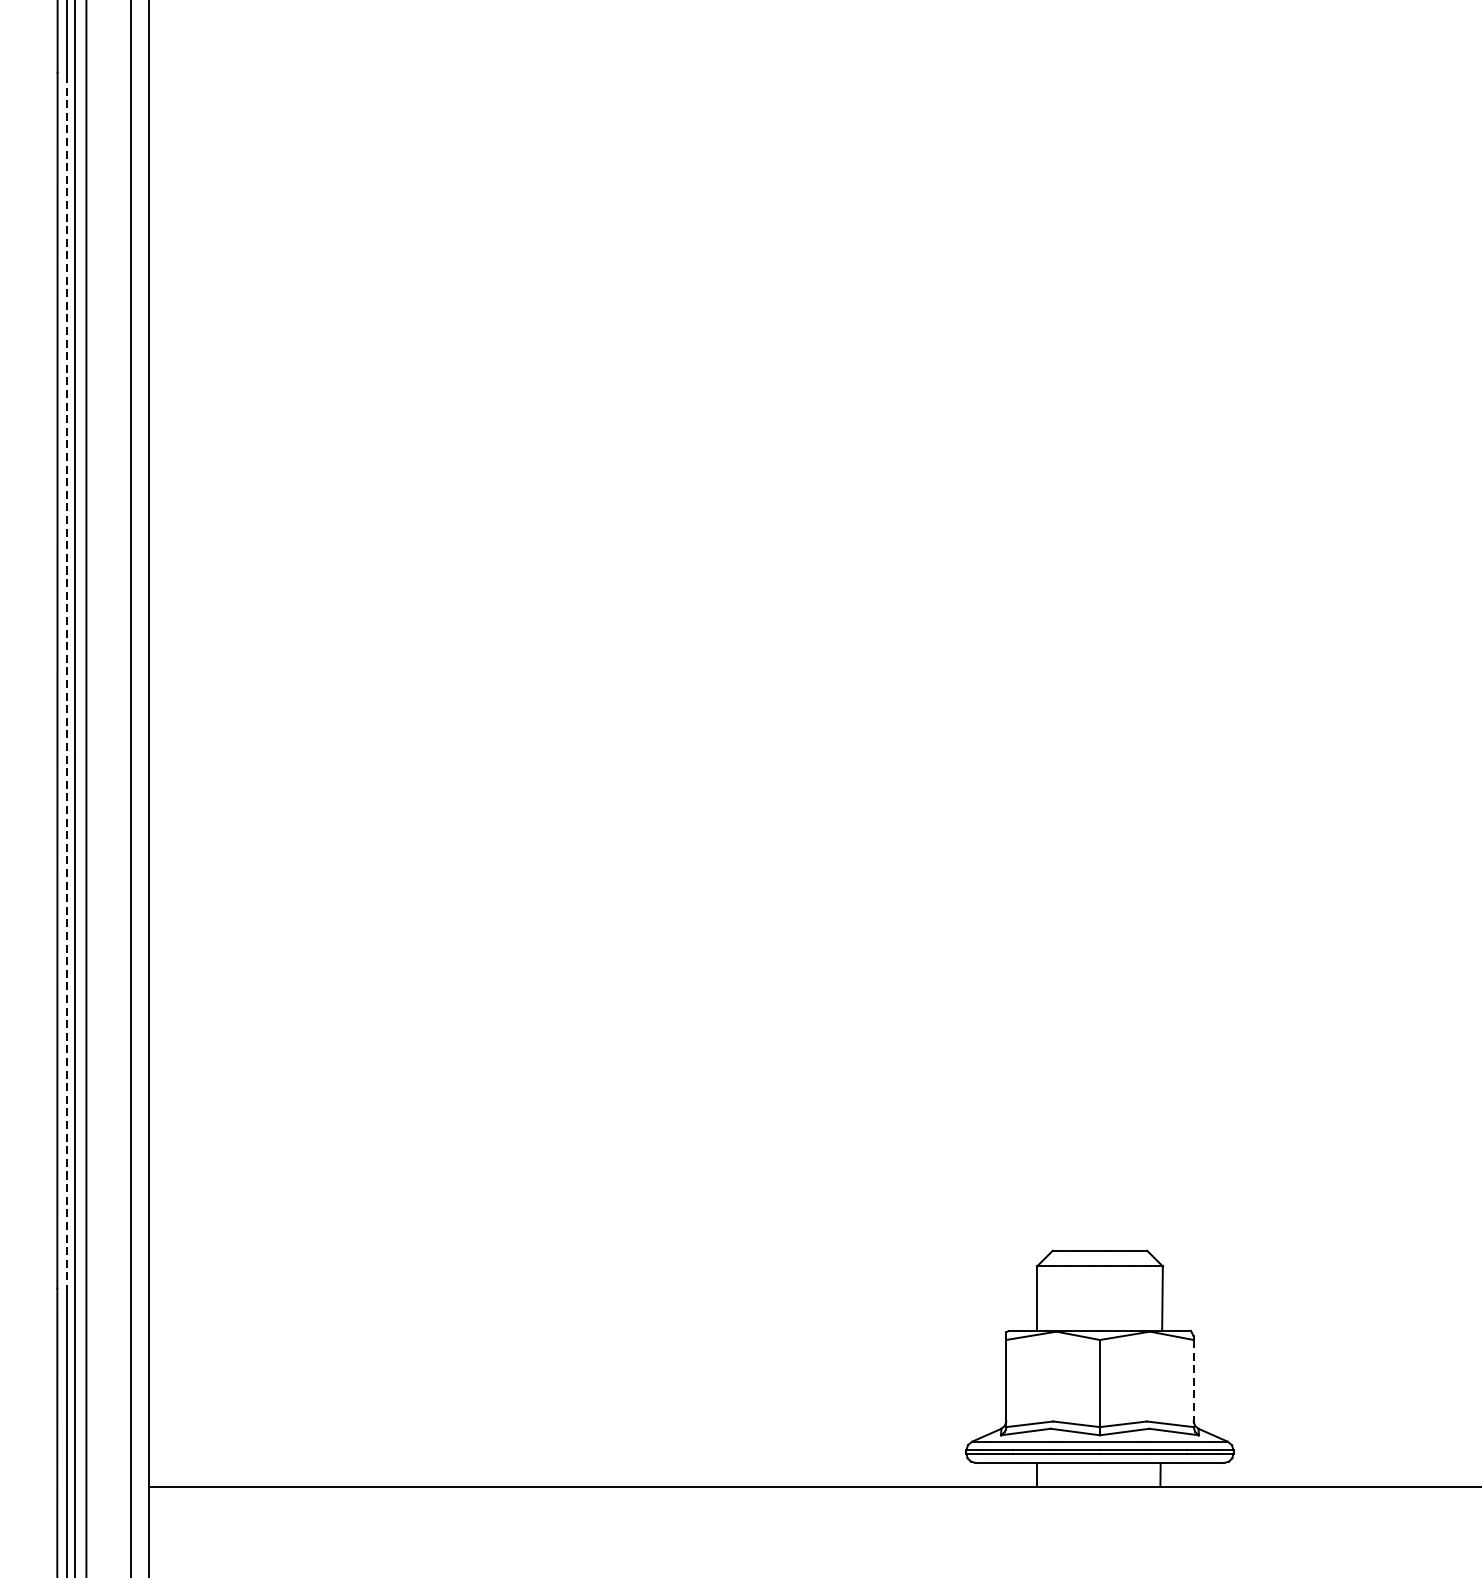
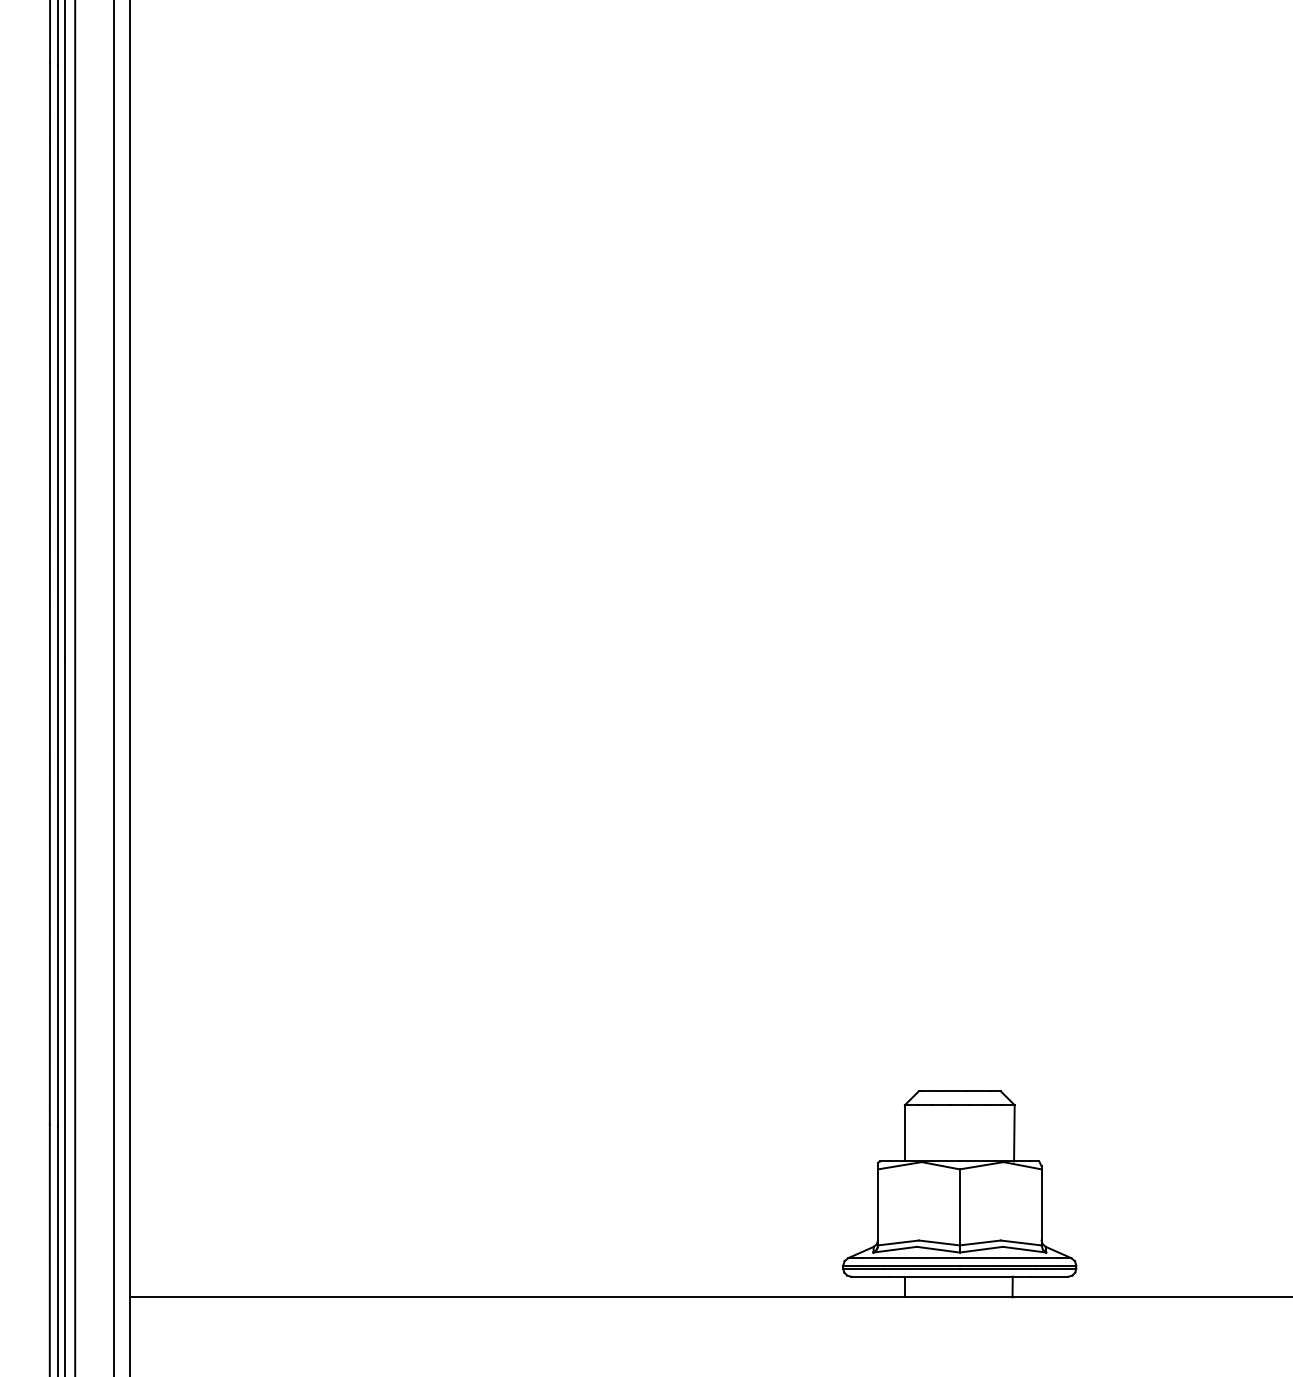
line: (67, 683) -> (58, 596), dashed -> solid
line: (1193, 1383) -> (1041, 1207), dashed -> solid

